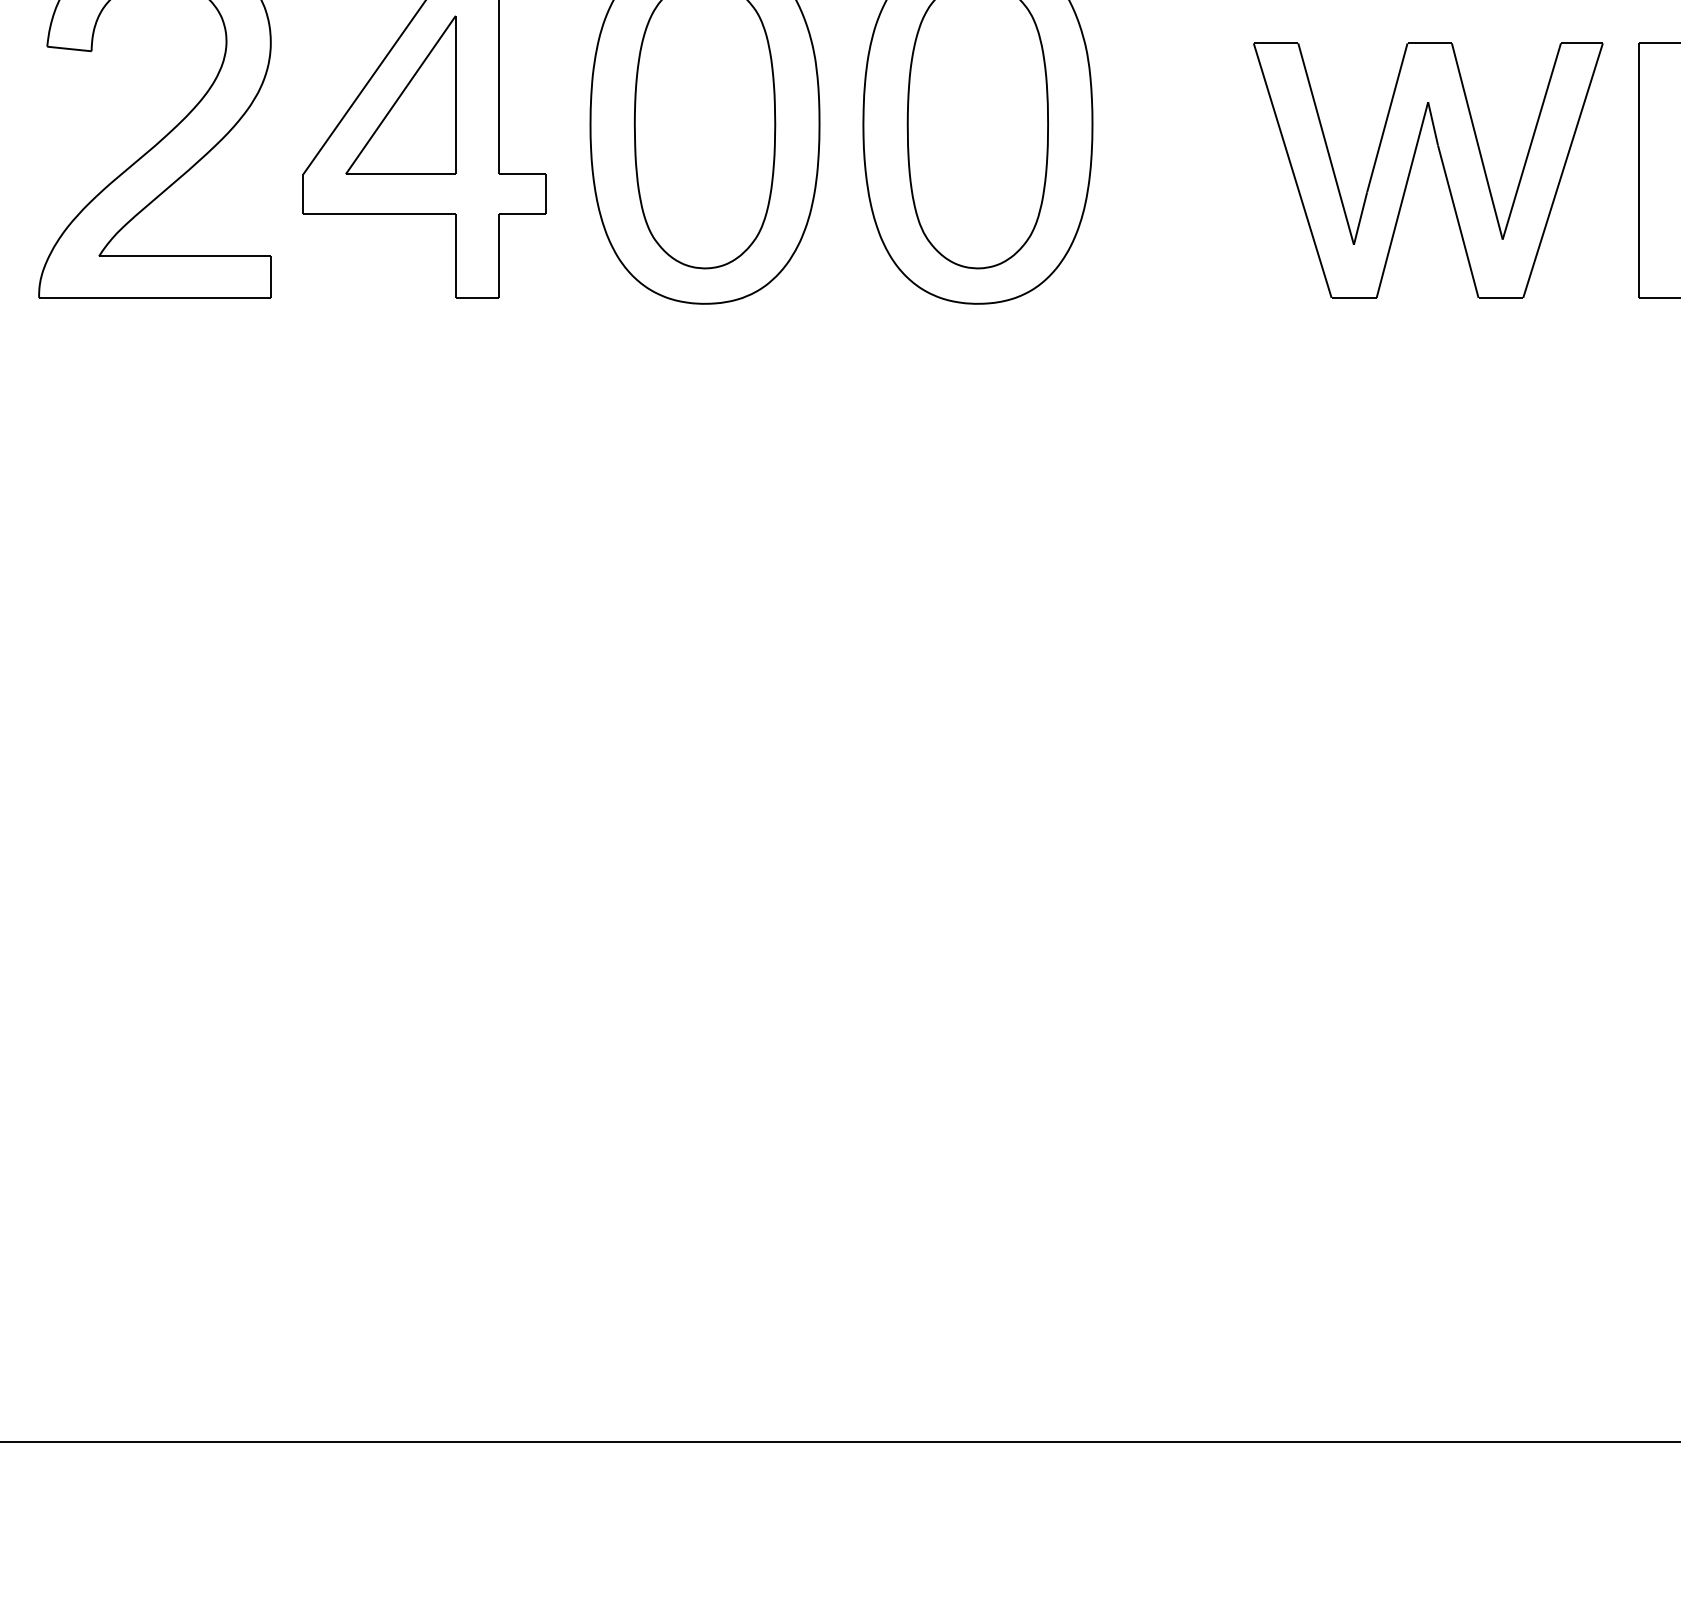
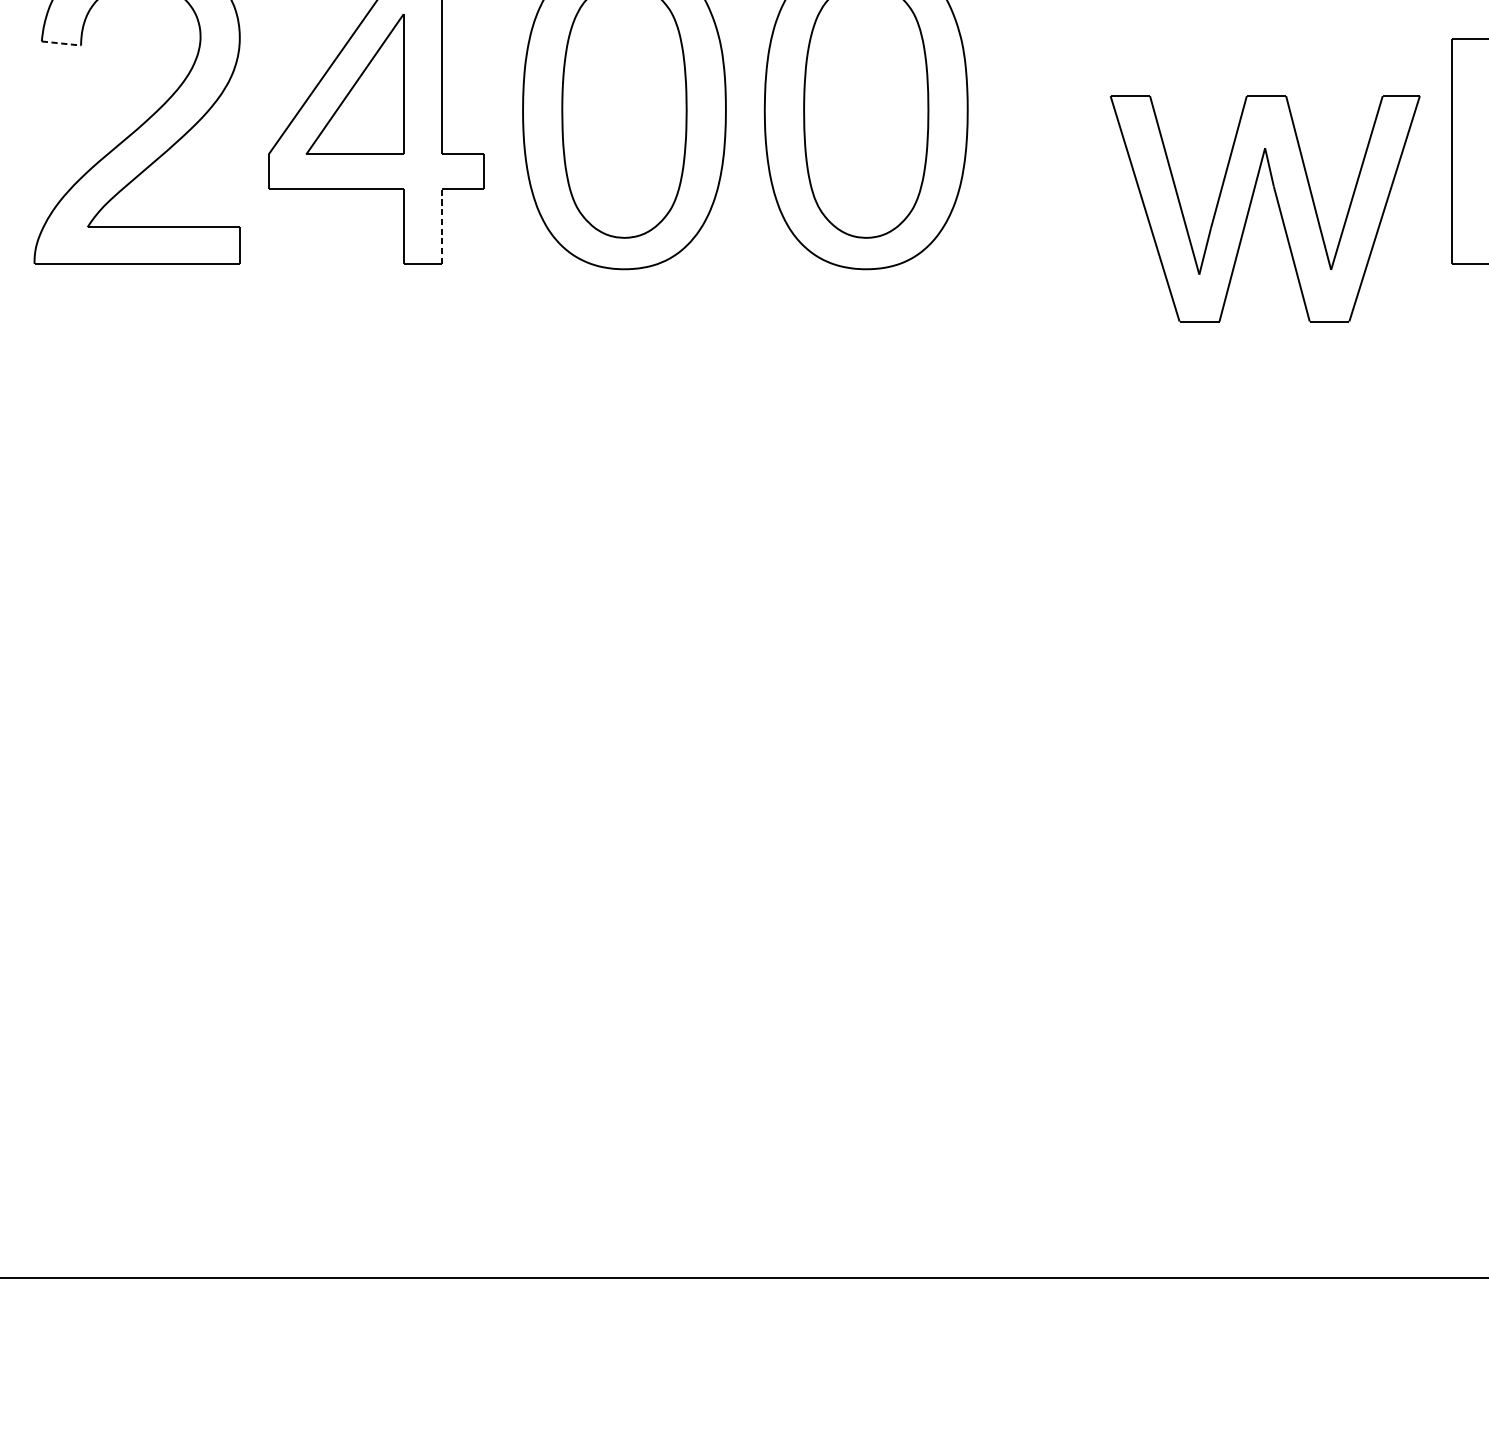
line: (69, 49) -> (61, 43), solid -> dashed
part: (1442, 166) -> (1277, 205), moved
line: (498, 255) -> (441, 226), solid -> dashed

